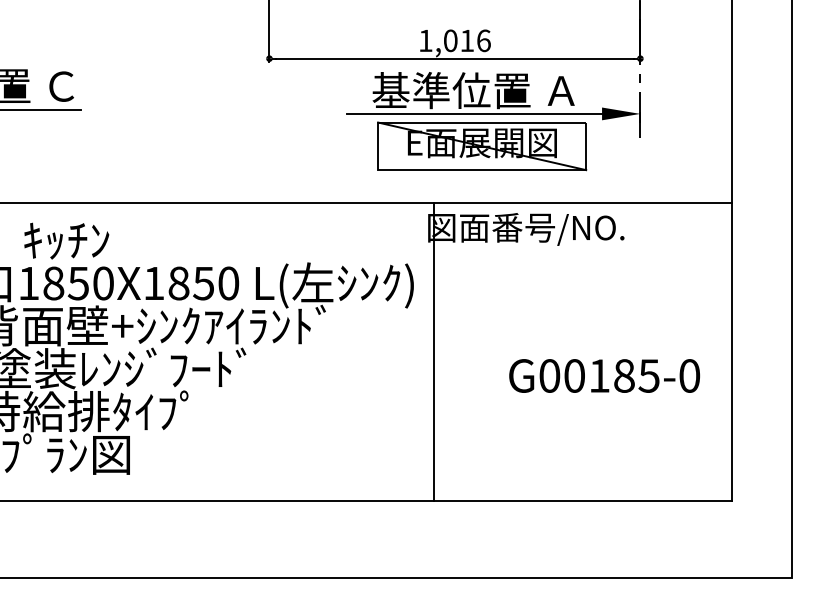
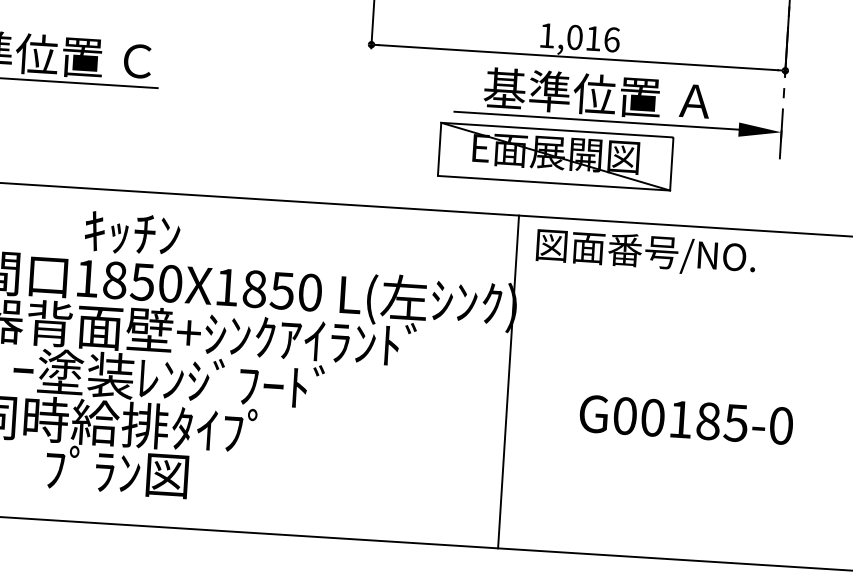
part: (482, 146) -> (556, 156), moved
line: (433, 351) -> (508, 381), moved
text: (604, 375) -> (686, 419), moved

